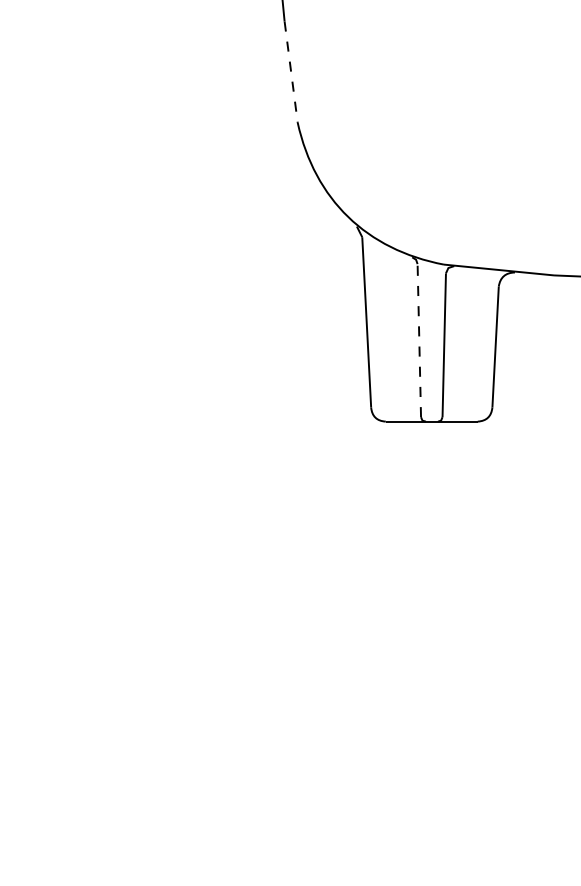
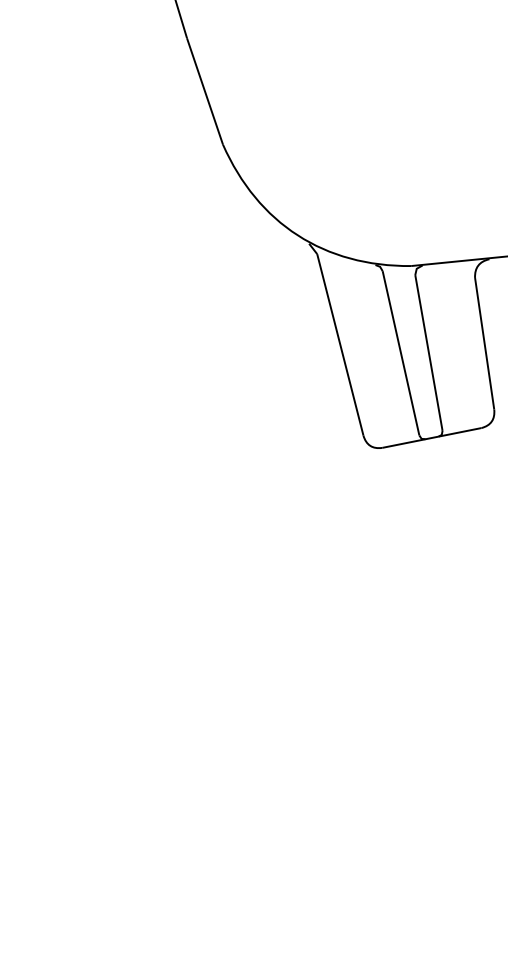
line: (291, 72) -> (205, 91), dashed -> solid
line: (419, 340) -> (401, 353), dashed -> solid

